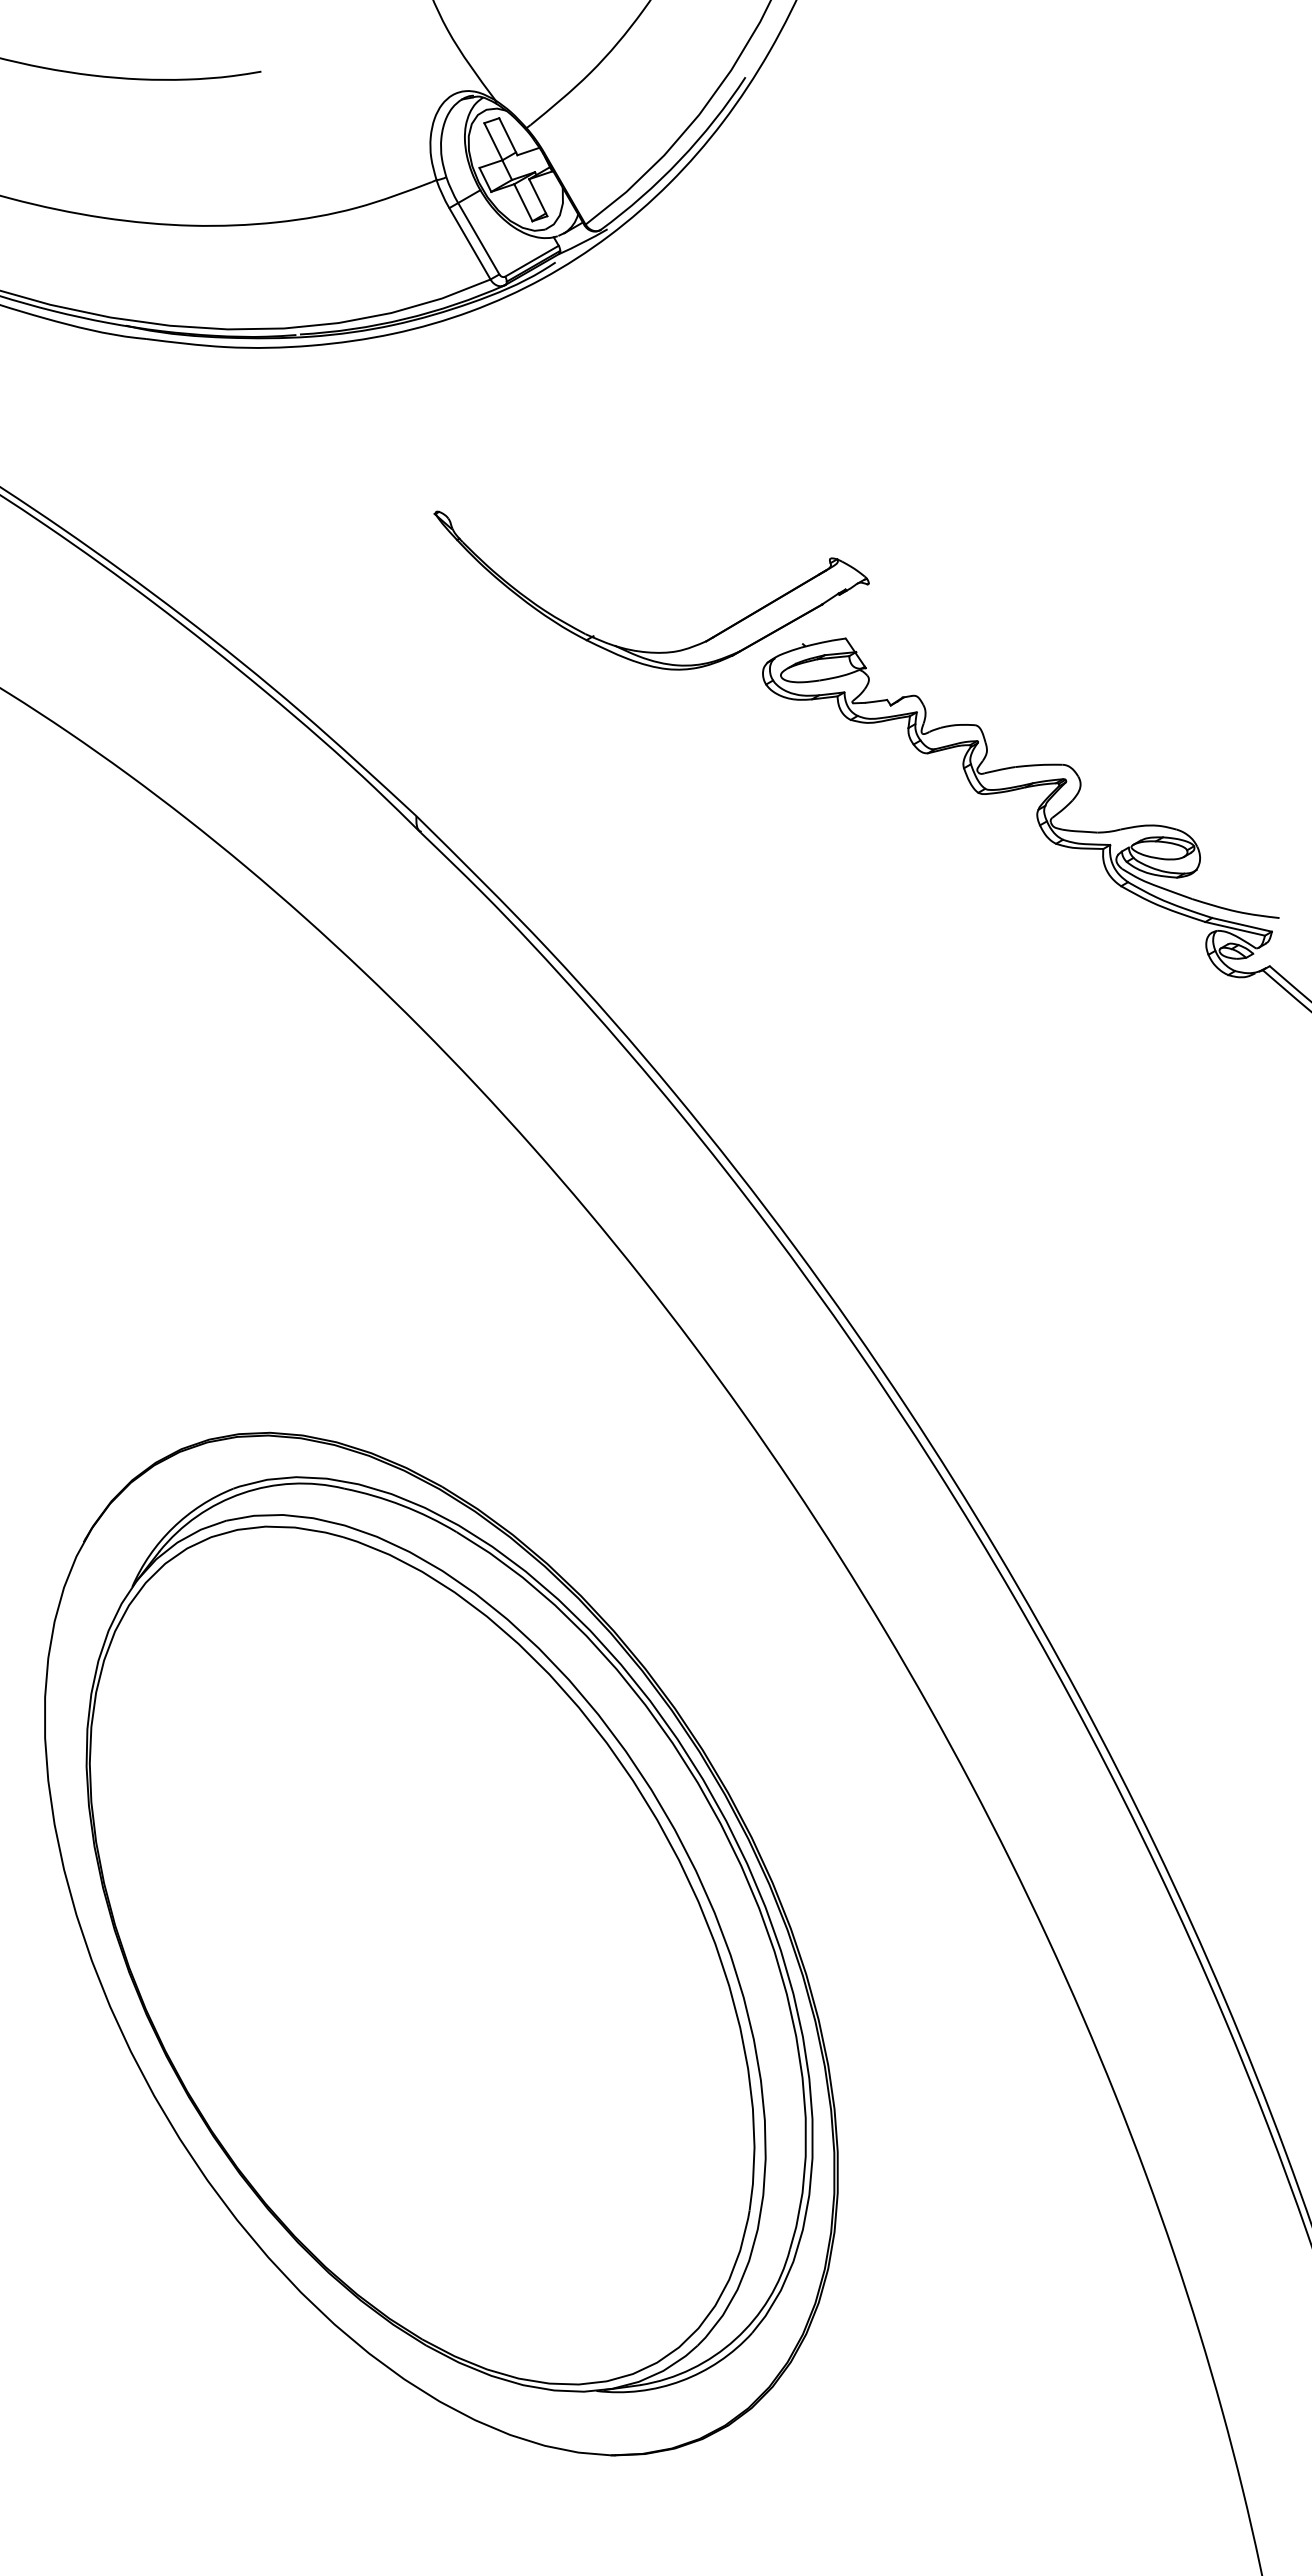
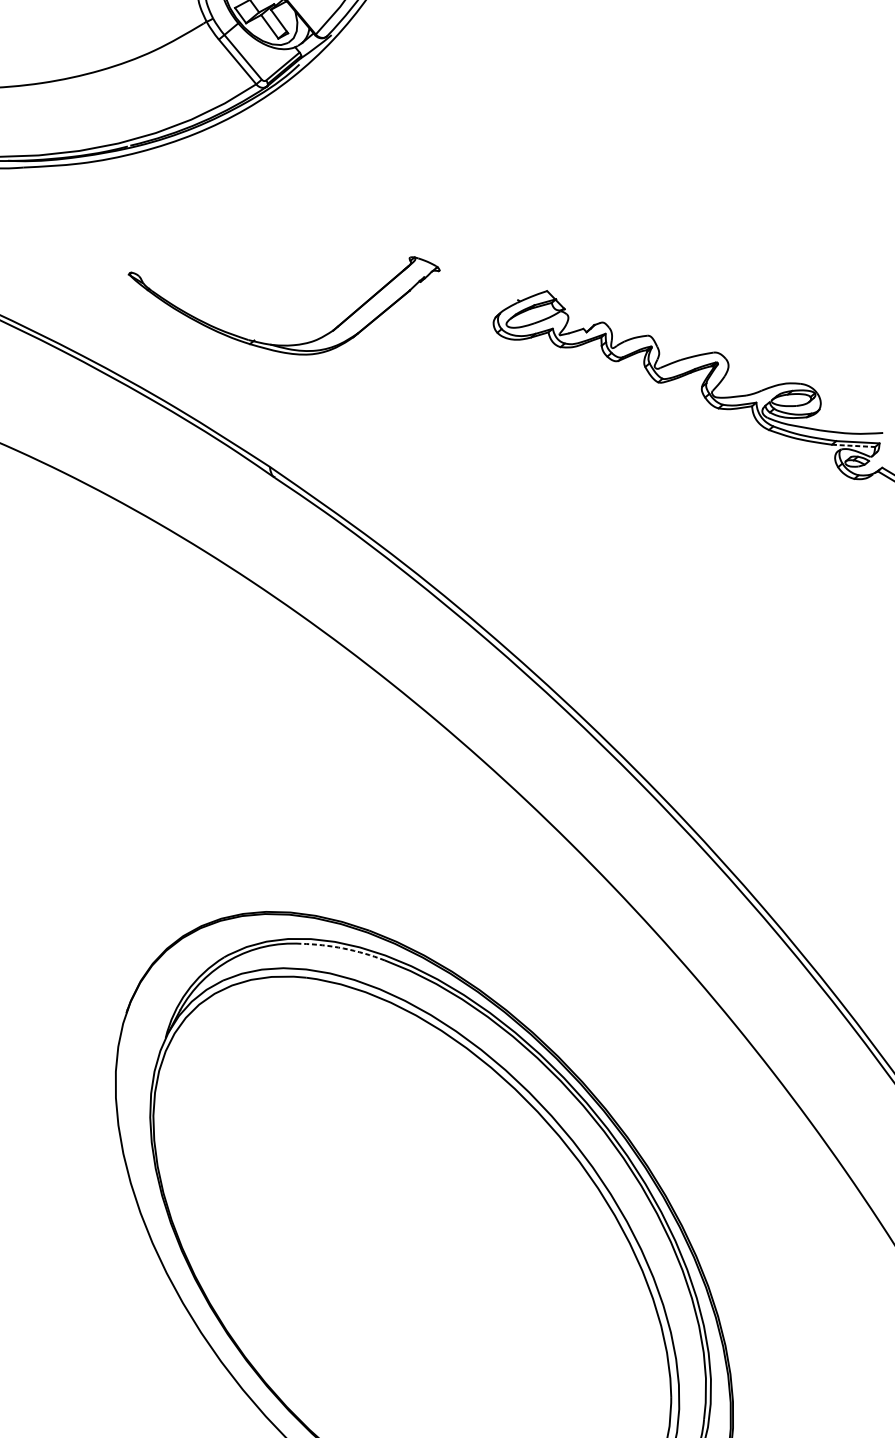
part: (641, 650) -> (289, 344), moved
line: (1235, 928) -> (853, 445), solid -> dashed
arc: (402, 1505) -> (343, 948), solid -> dashed

